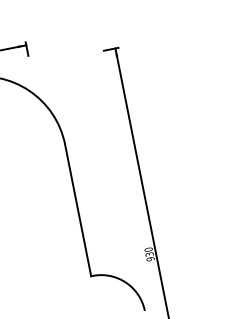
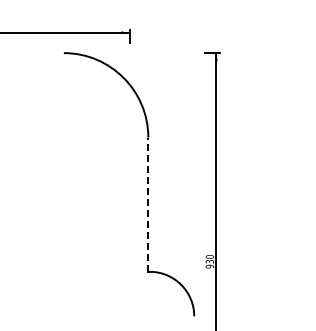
line: (78, 210) -> (148, 204), solid -> dashed

